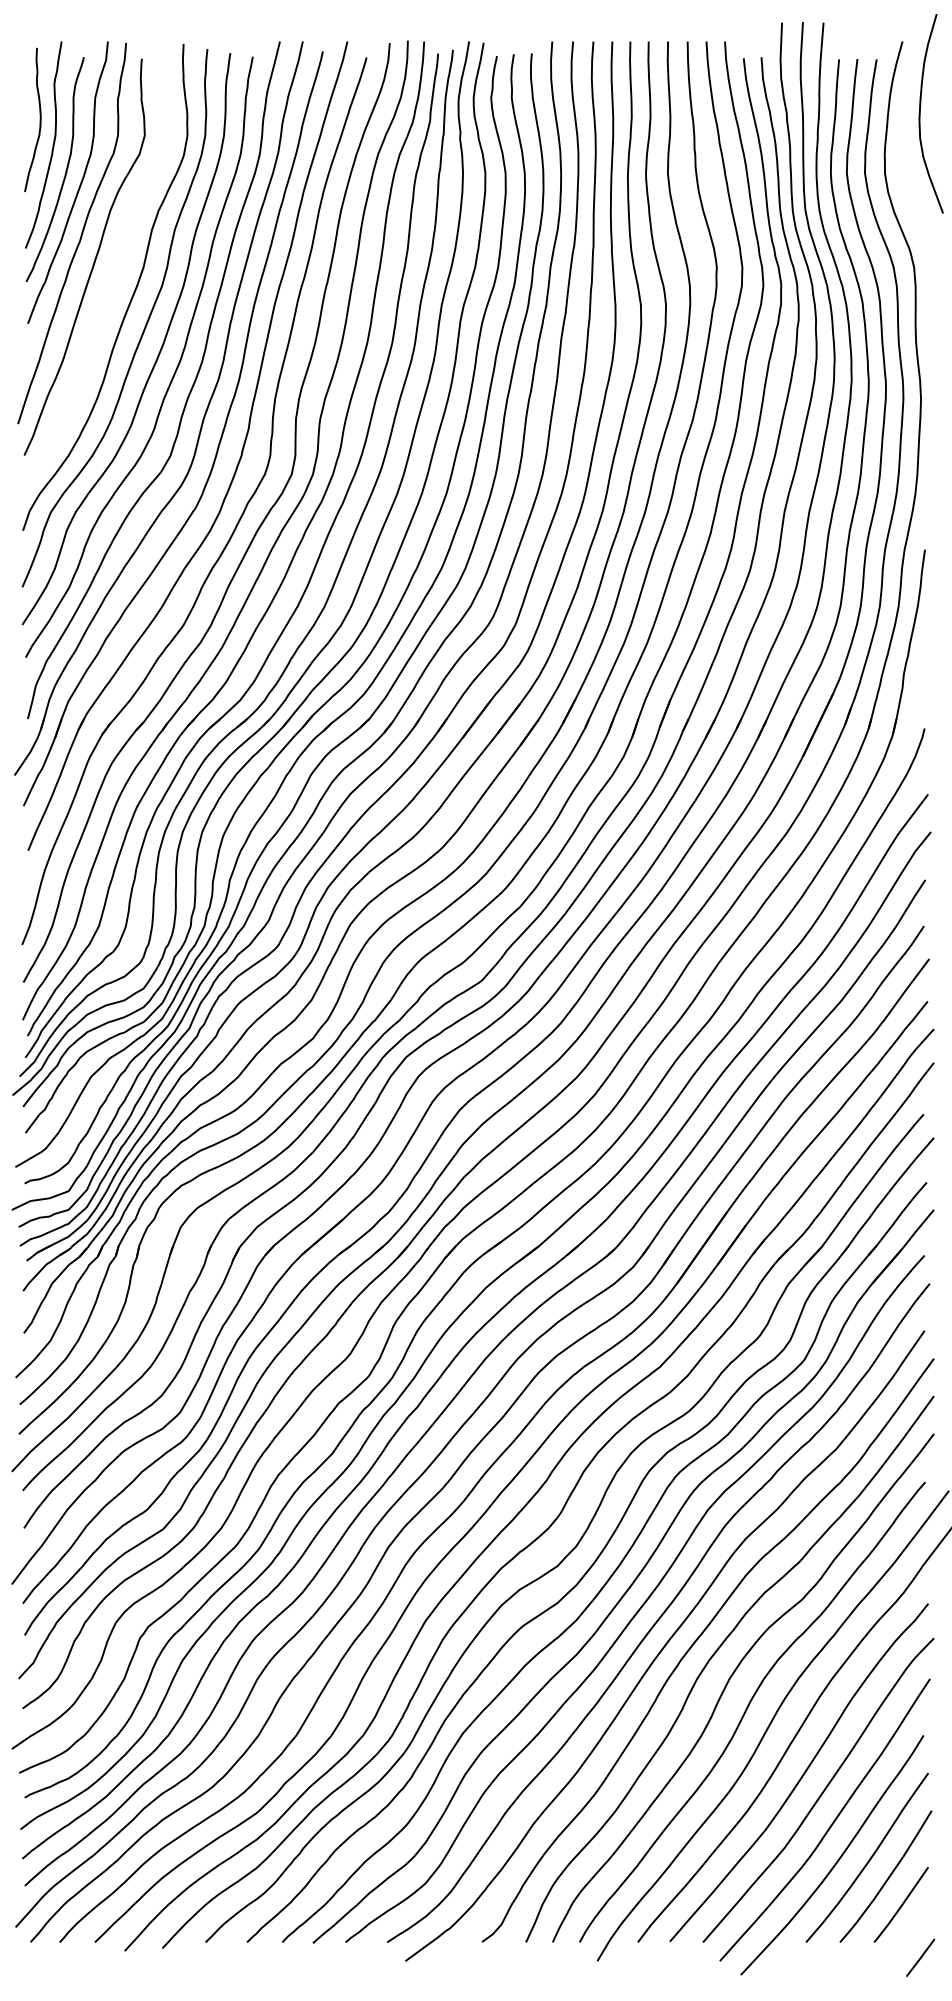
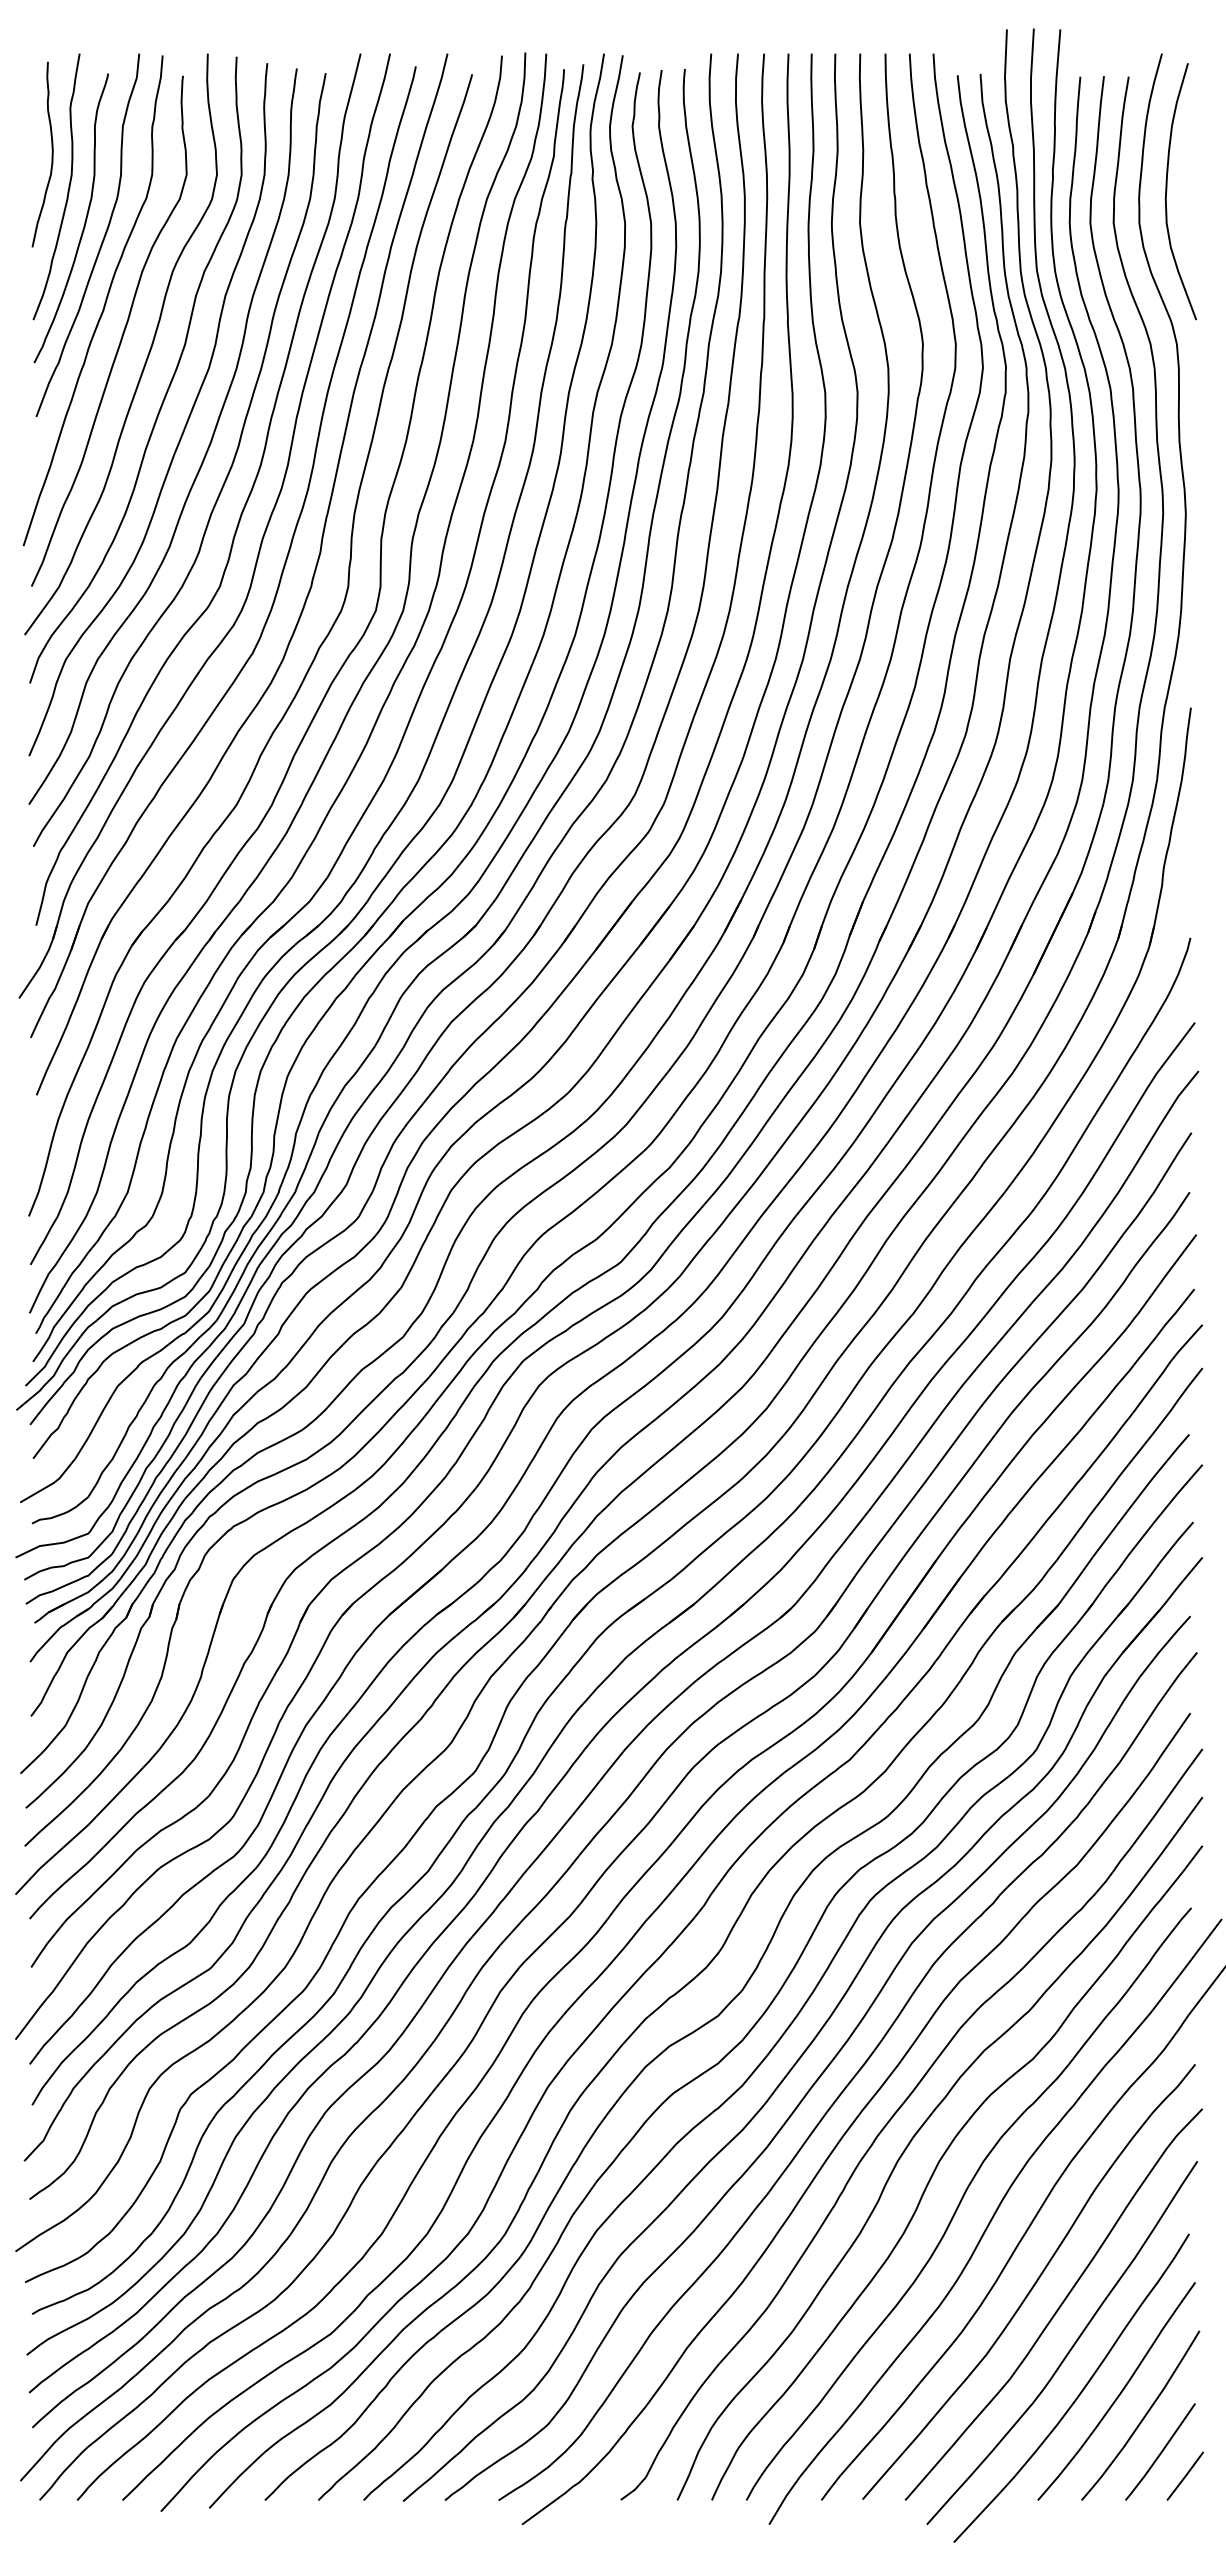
curve: (920, 113) -> (1167, 191), moved
curve: (114, 275) -> (147, 354), added
line: (920, 1957) -> (1185, 2475), moved

